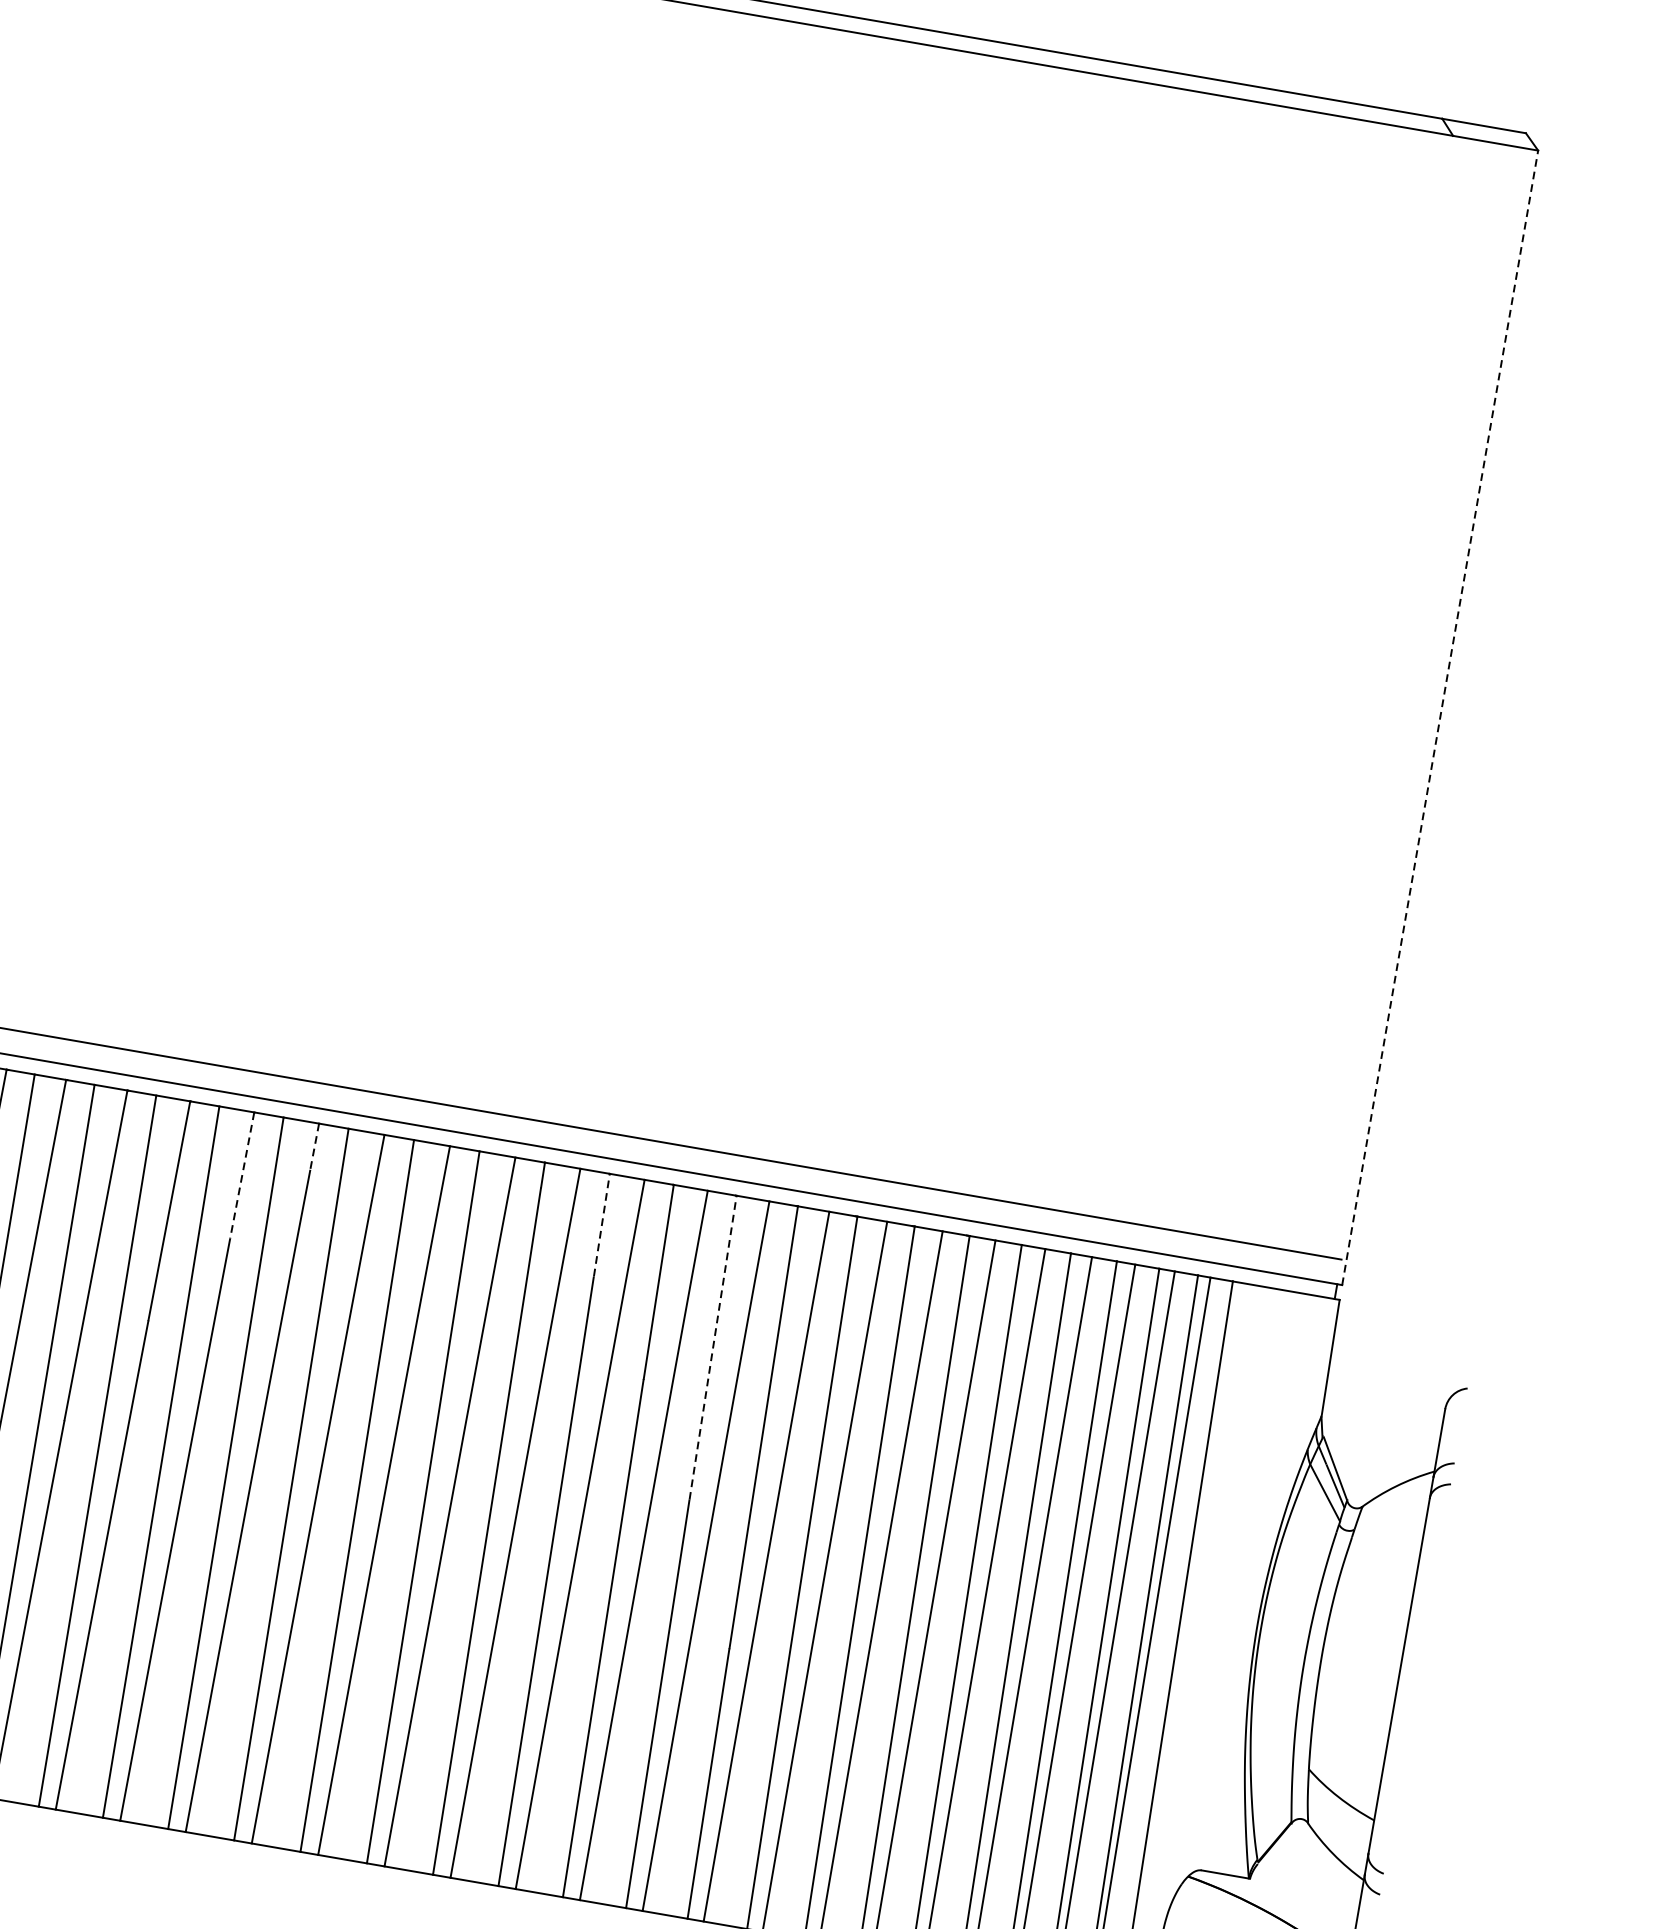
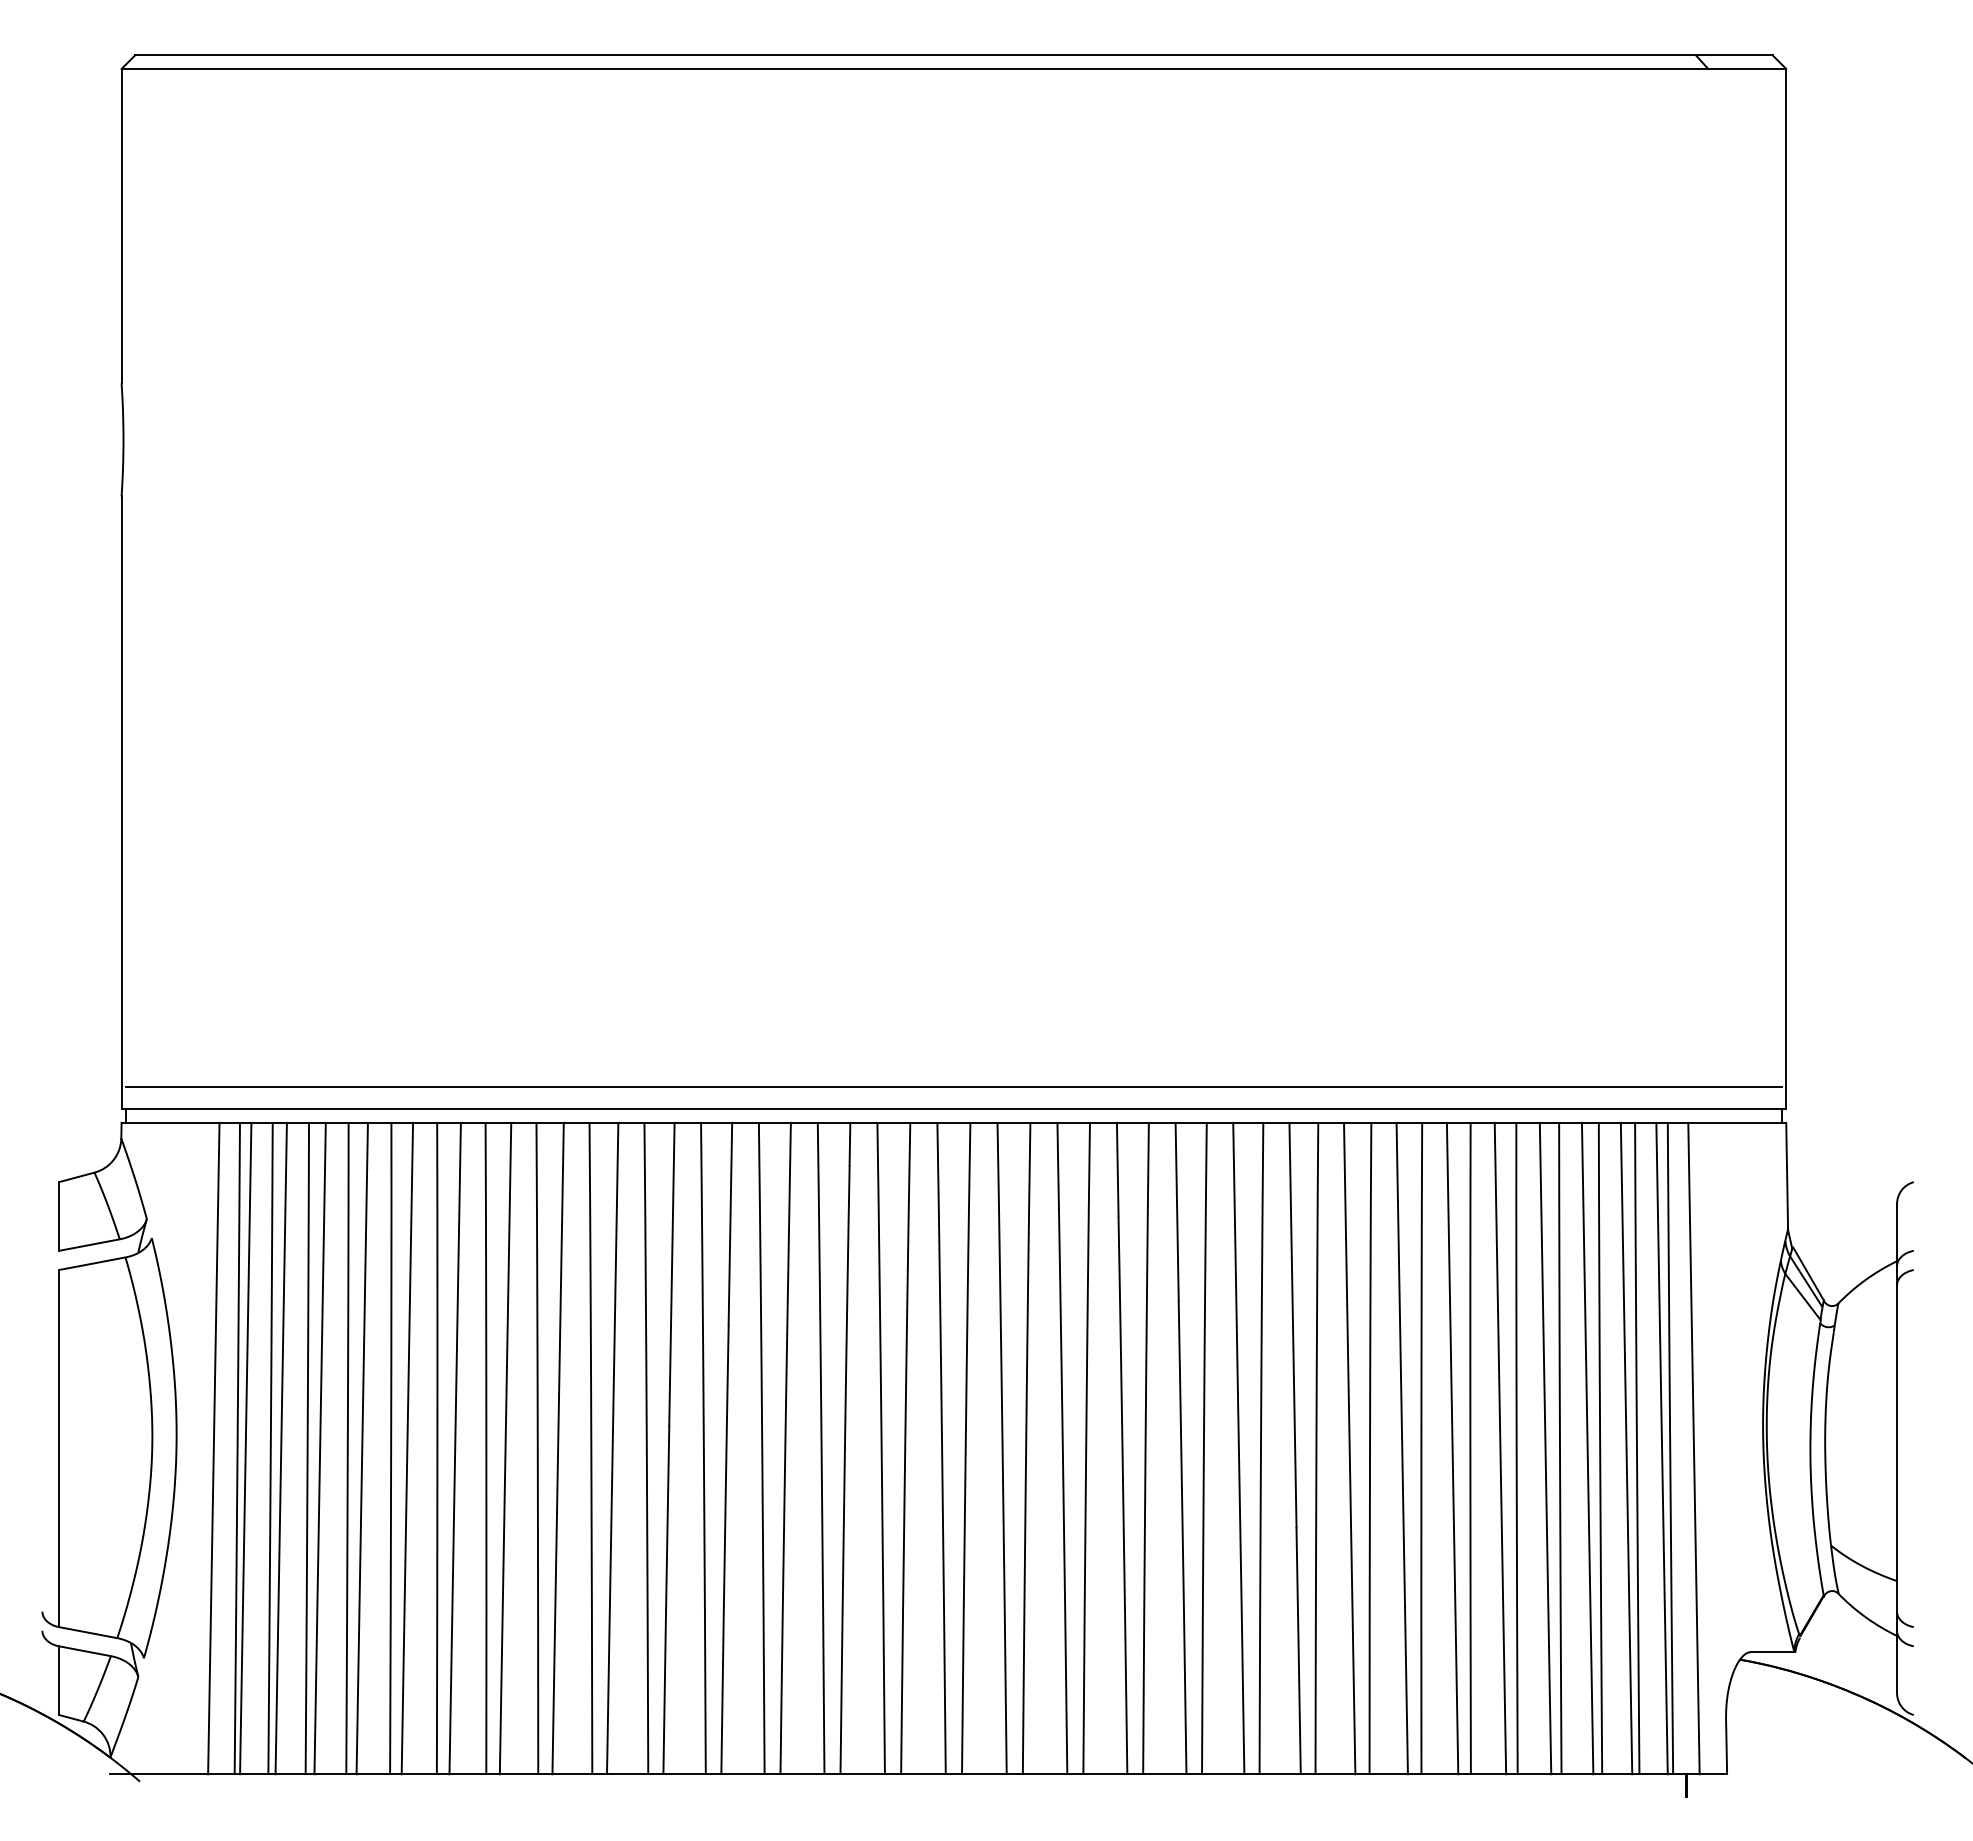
line: (1440, 717) -> (1786, 588), dashed -> solid
line: (314, 1147) -> (849, 1144), dashed -> solid
line: (241, 1174) -> (789, 1180), dashed -> solid
line: (601, 1224) -> (1117, 1169), dashed -> solid
line: (713, 1347) -> (1235, 1261), dashed -> solid

